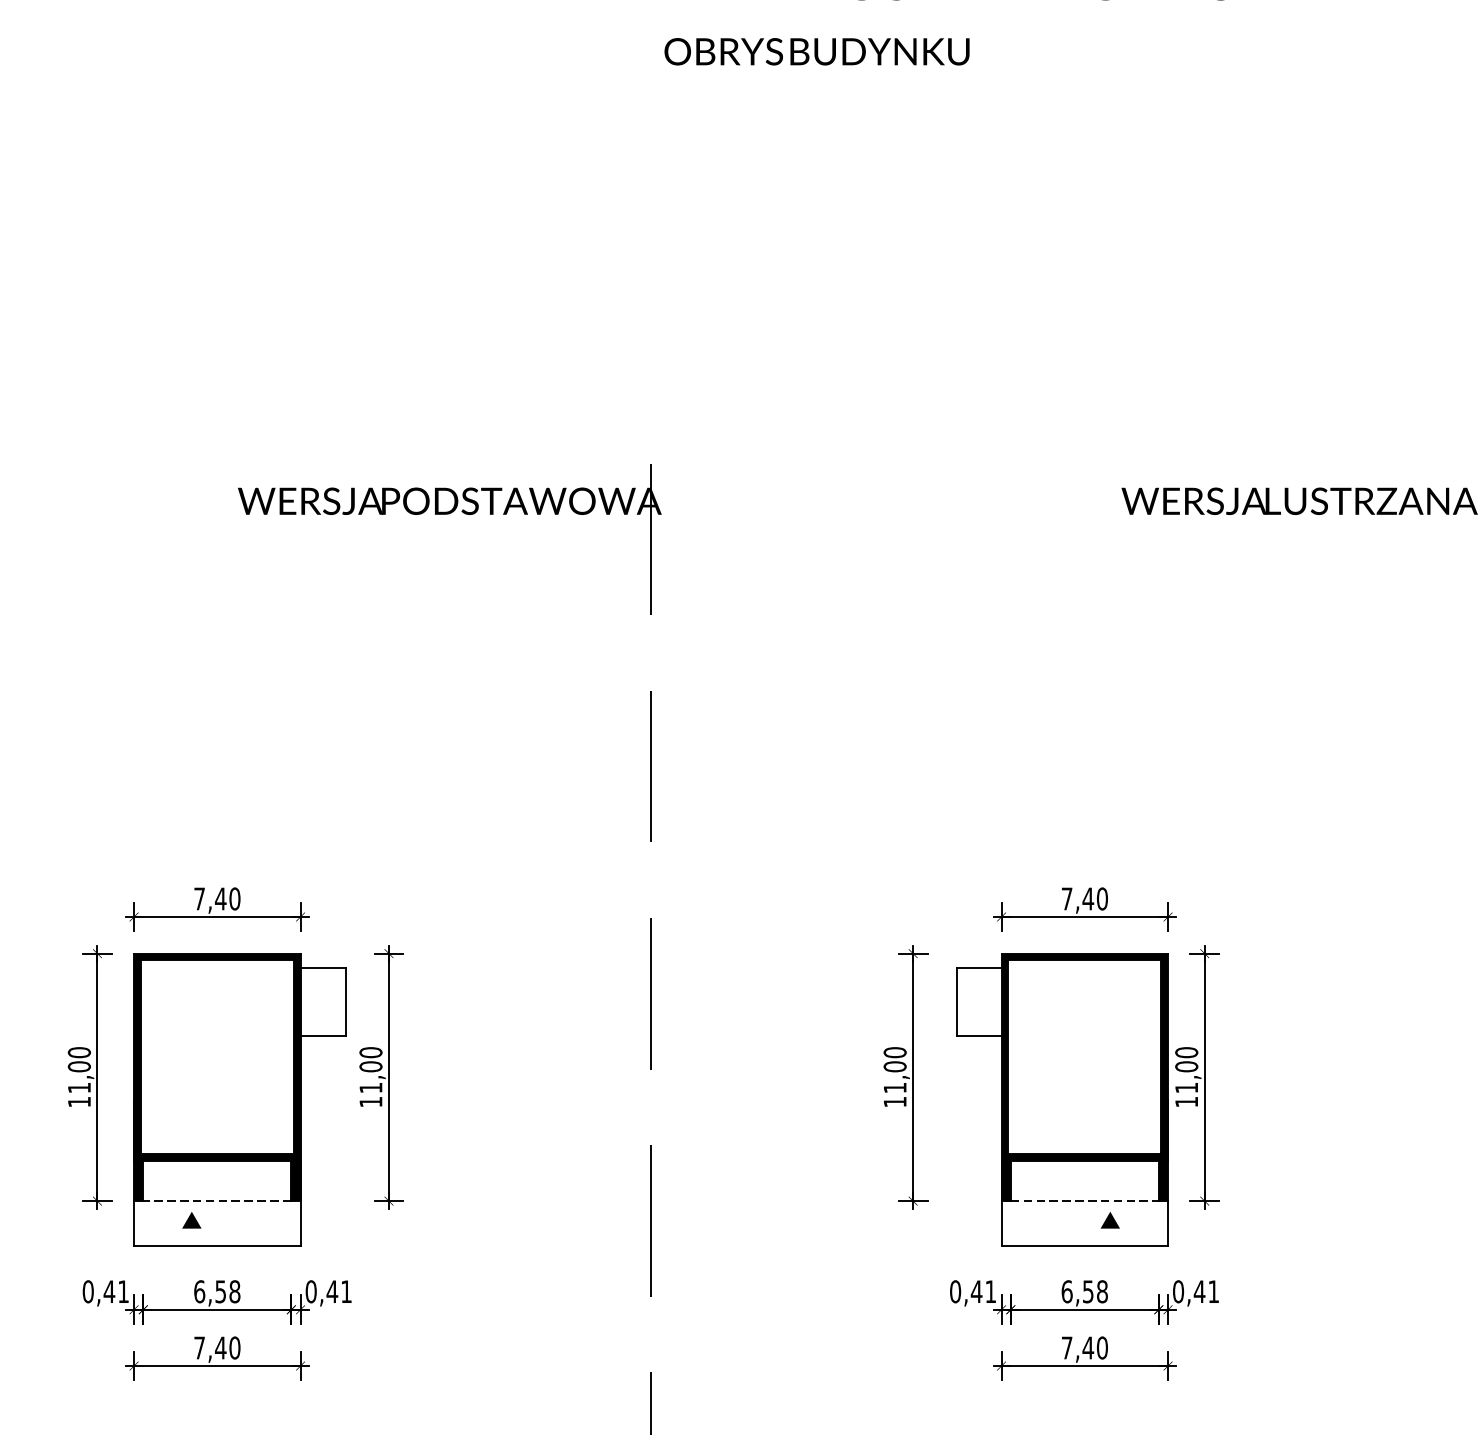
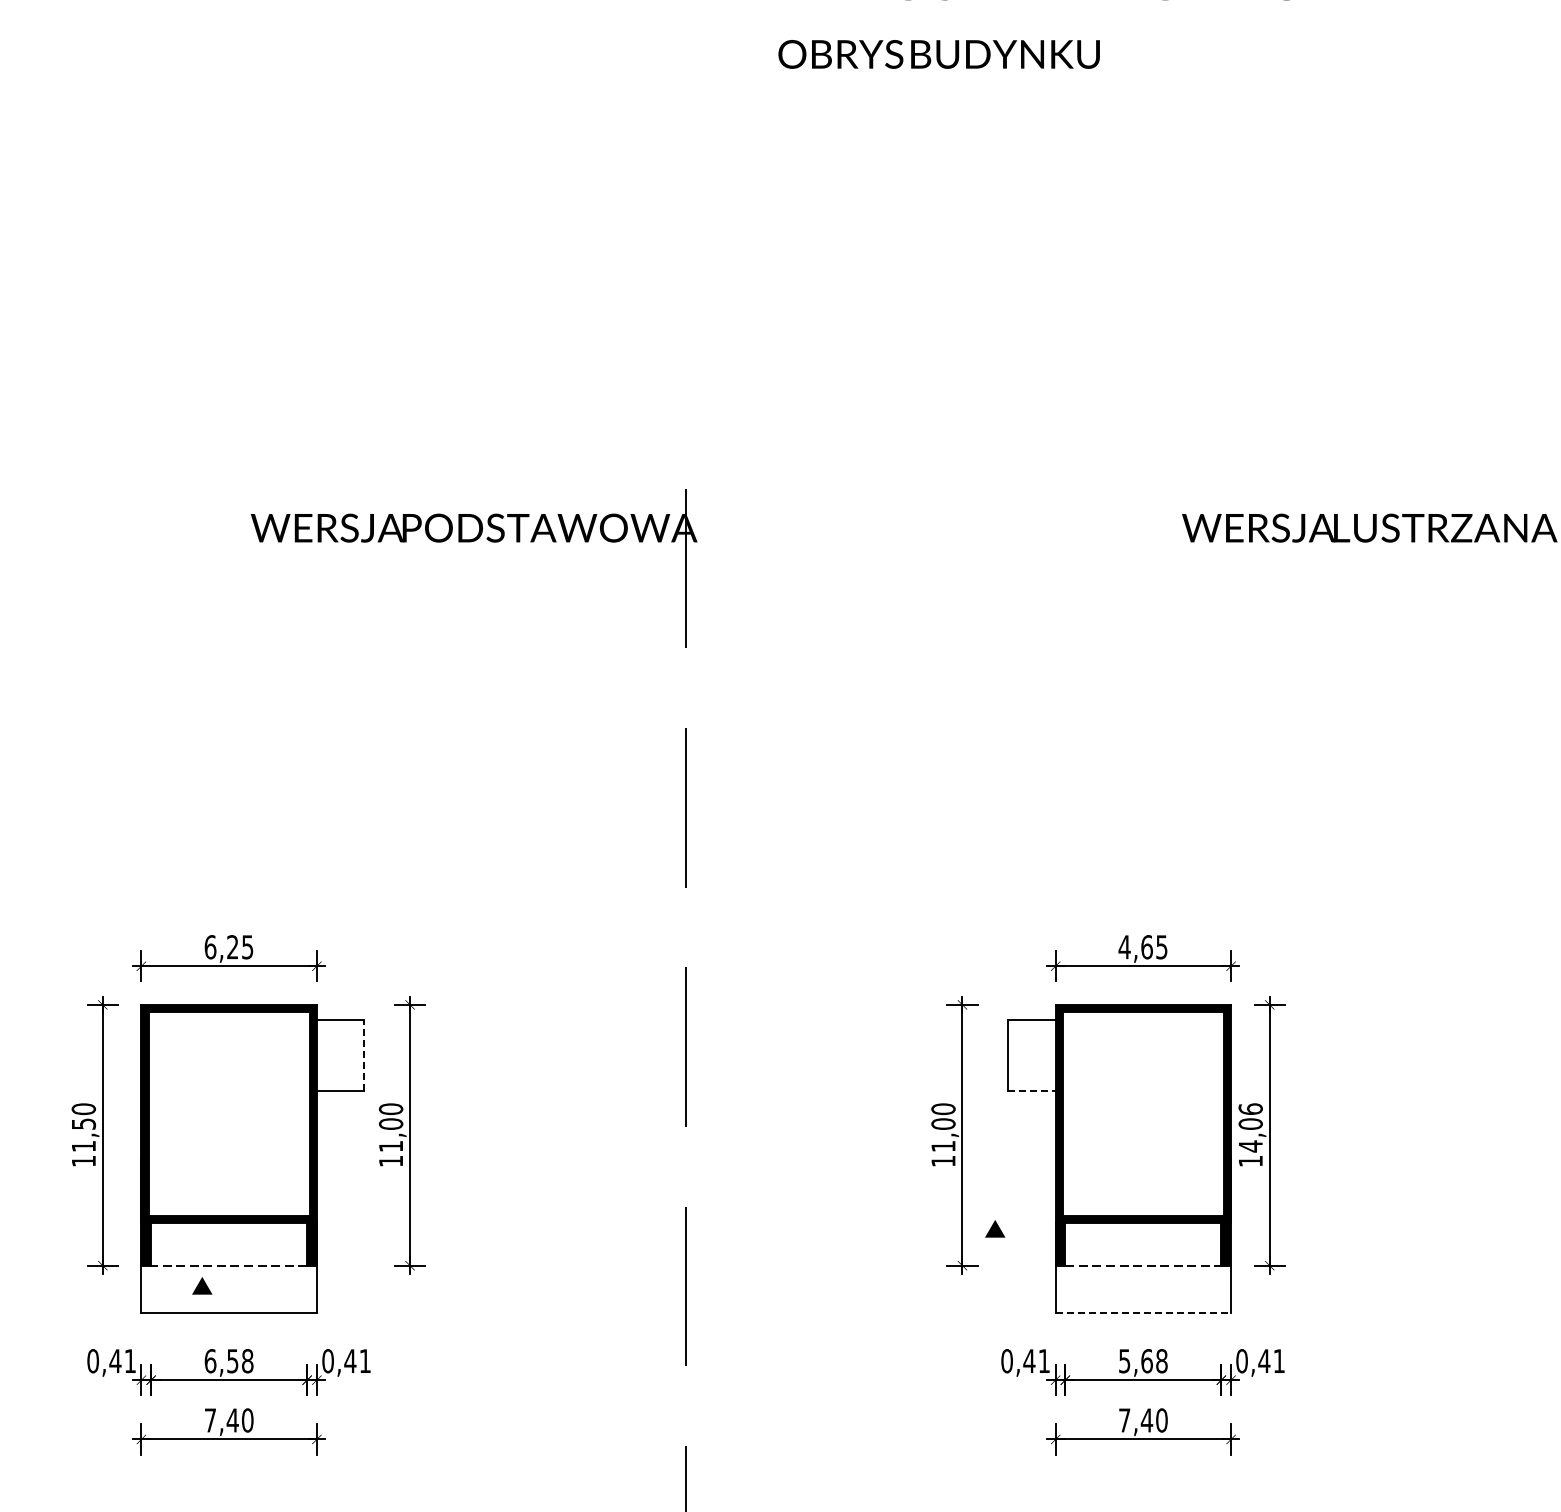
text: (816, 51) -> (938, 54), moved
text: (216, 899) -> (228, 947), 7,40 -> 6,25
text: (1084, 899) -> (1142, 947), 7,40 -> 4,65
line: (345, 1001) -> (364, 1055), solid -> dashed
line: (978, 1035) -> (1031, 1091), solid -> dashed
text: (79, 1066) -> (83, 1123), 11,00 -> 11,50
text: (1186, 1070) -> (1250, 1127), 11,00 -> 14,06
part: (1110, 1219) -> (995, 1228), moved
line: (1084, 1246) -> (1143, 1313), solid -> dashed
text: (1077, 1292) -> (1135, 1361), 6,58 -> 5,68

